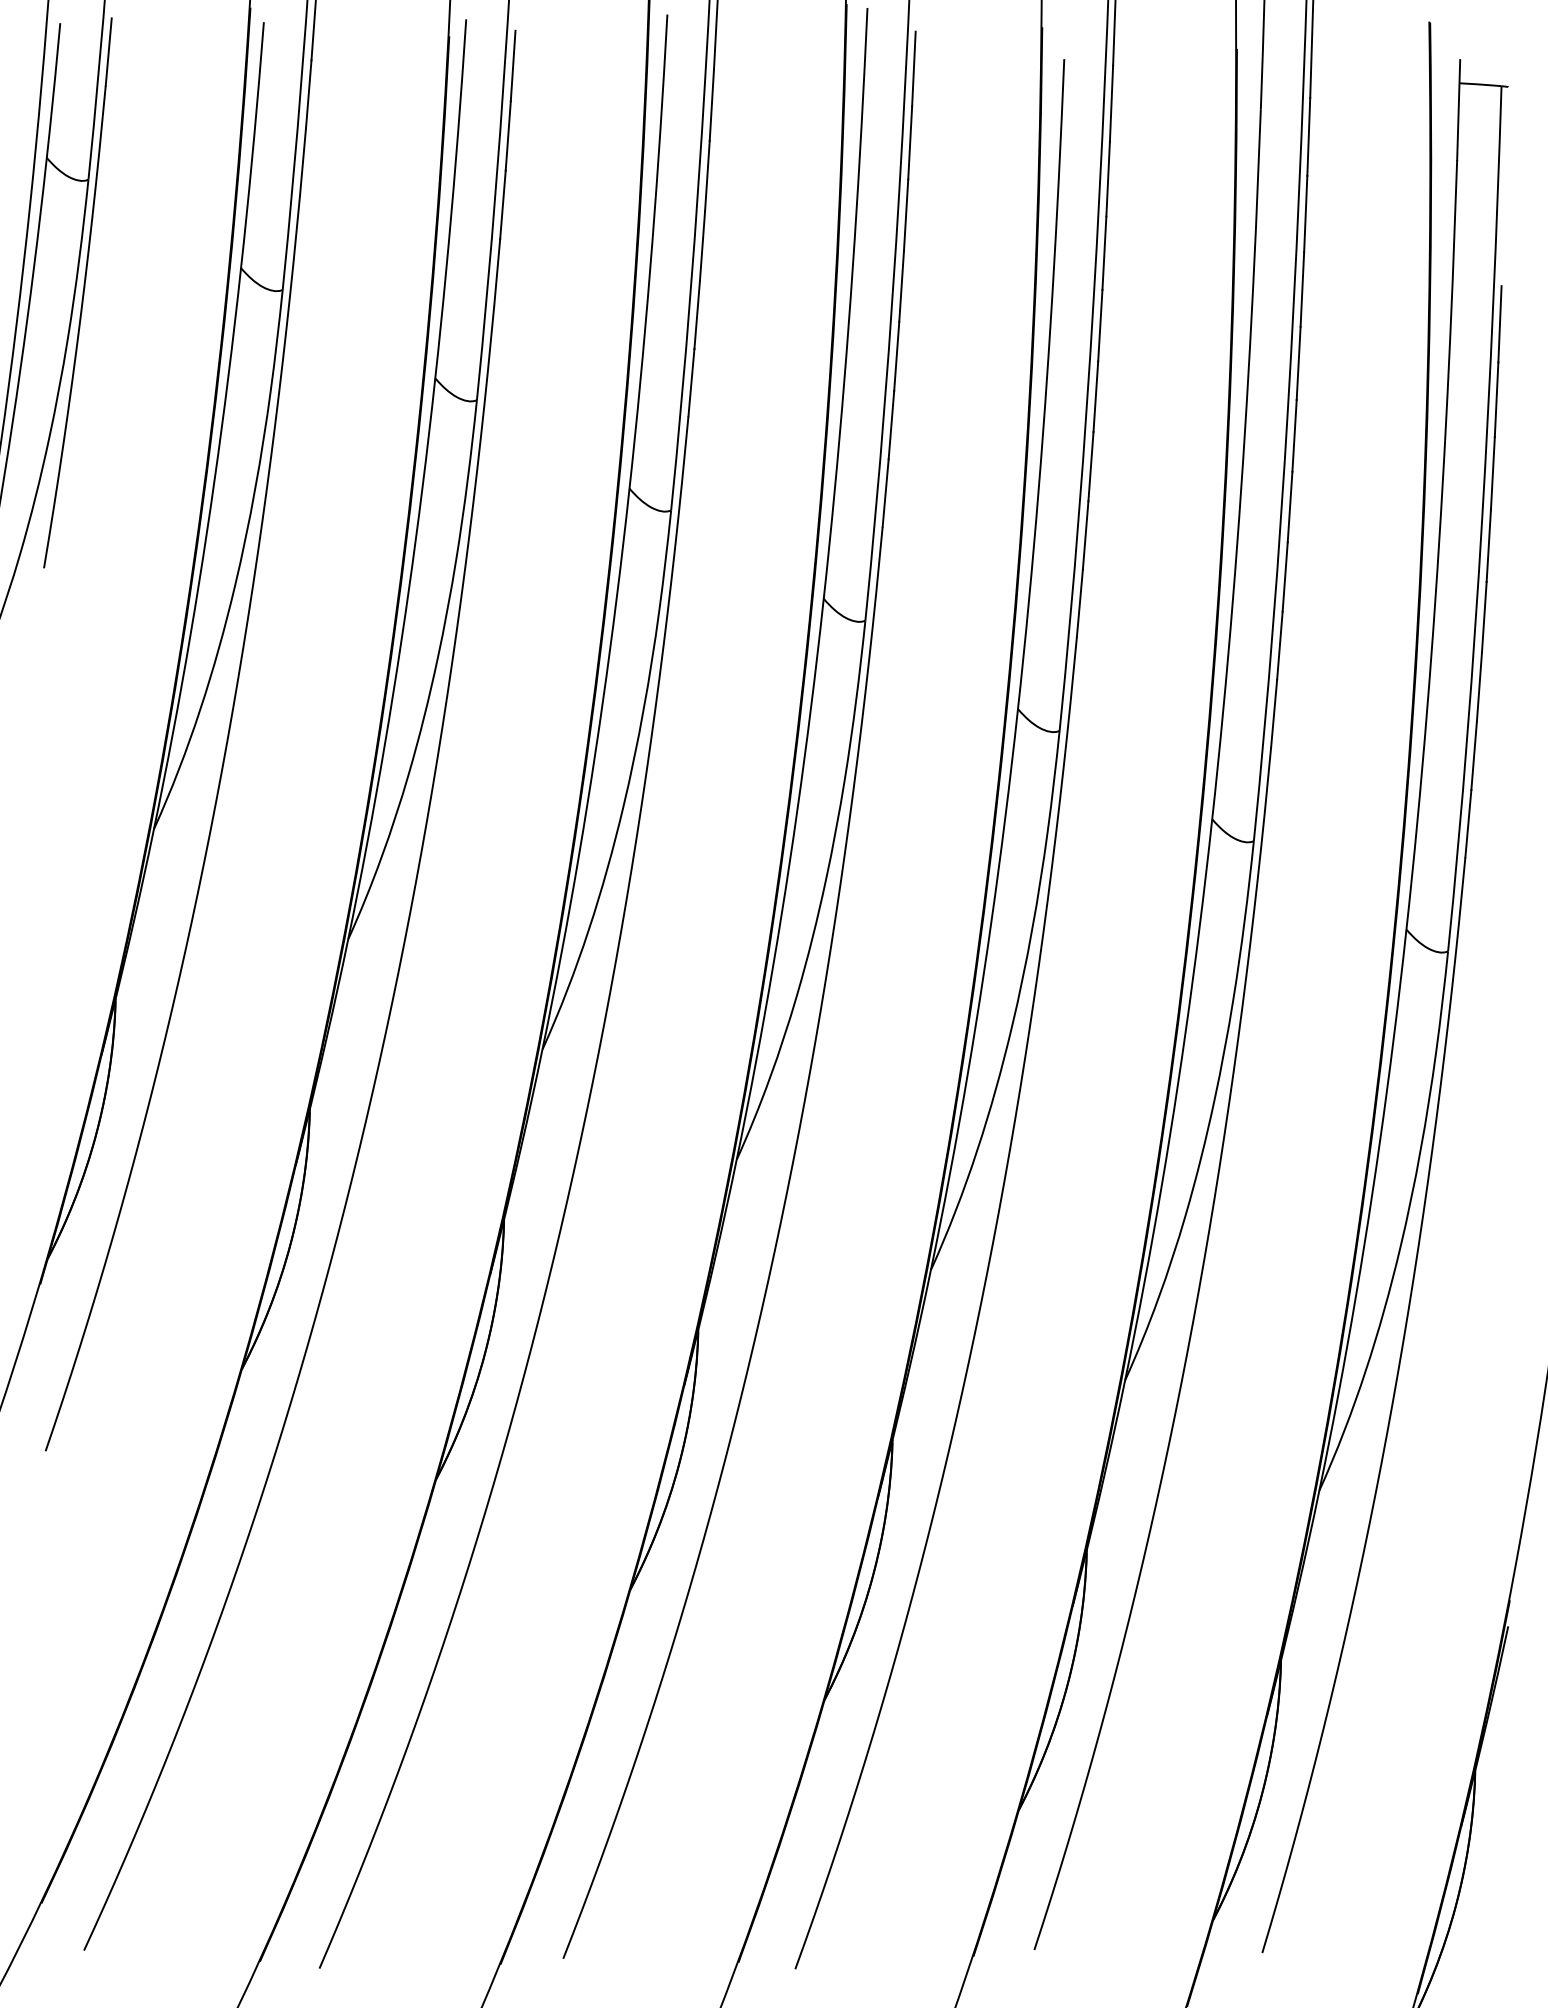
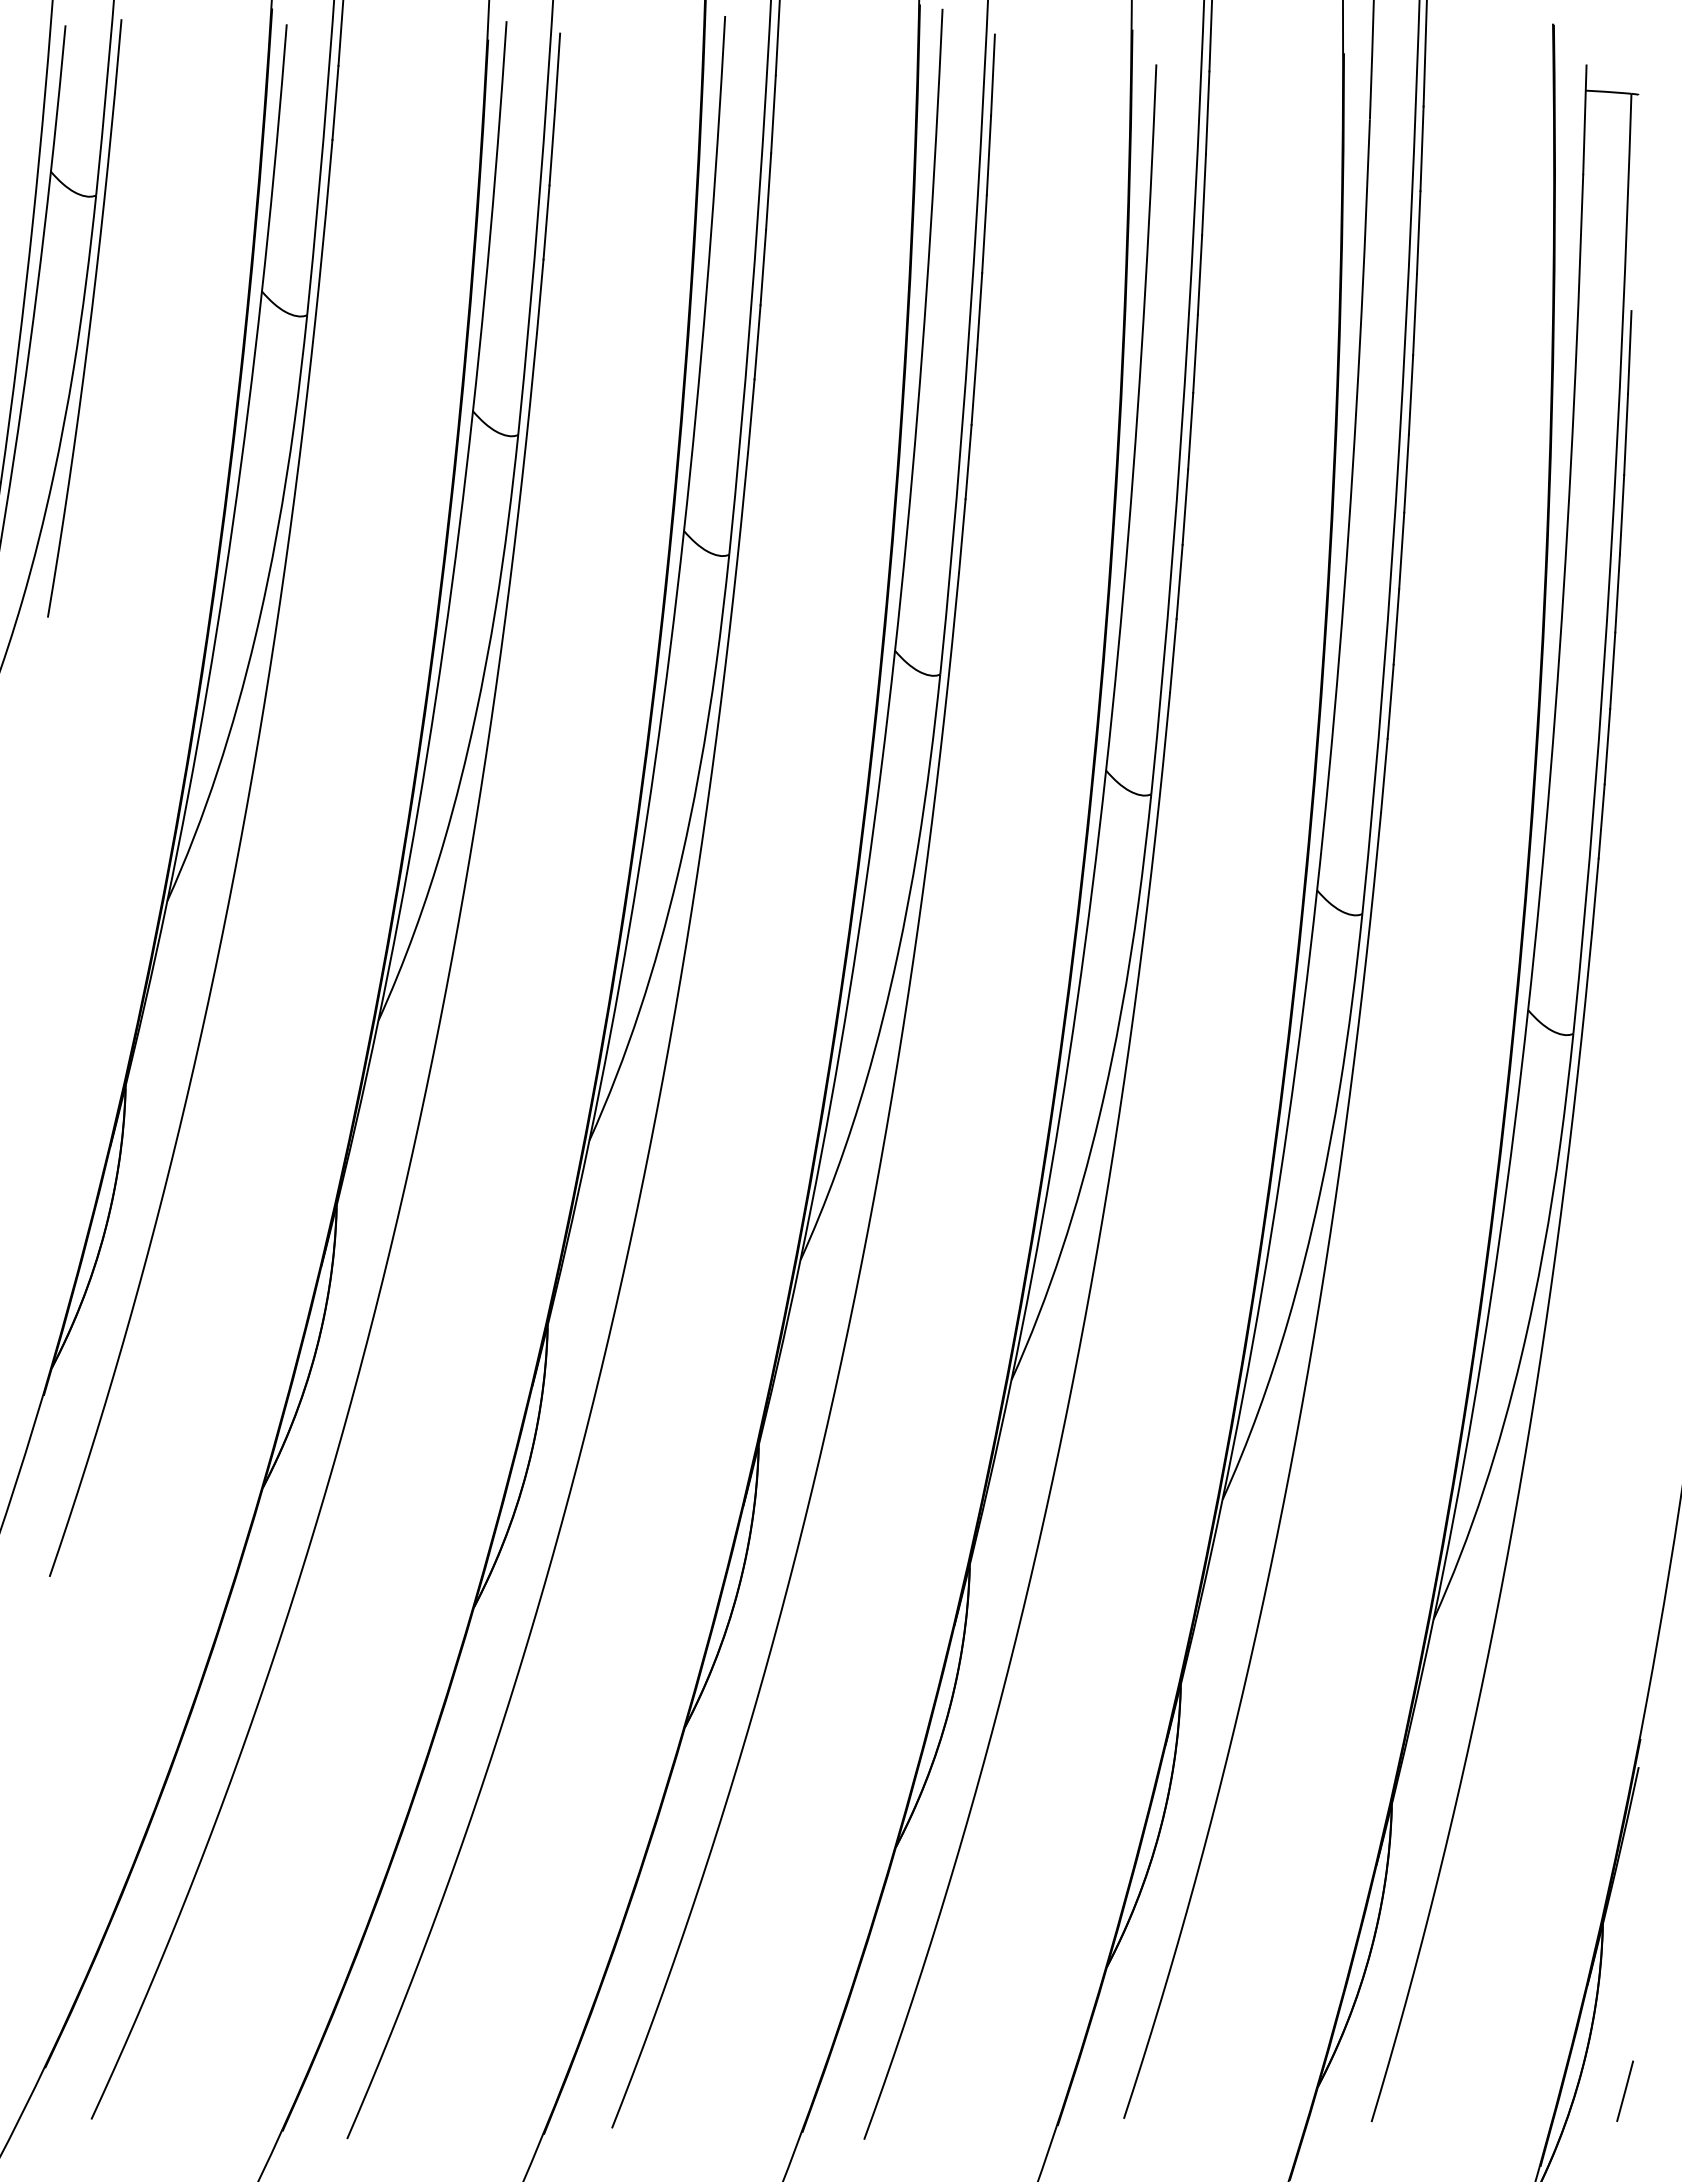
line: (1495, 1923) -> (1624, 2090), added

